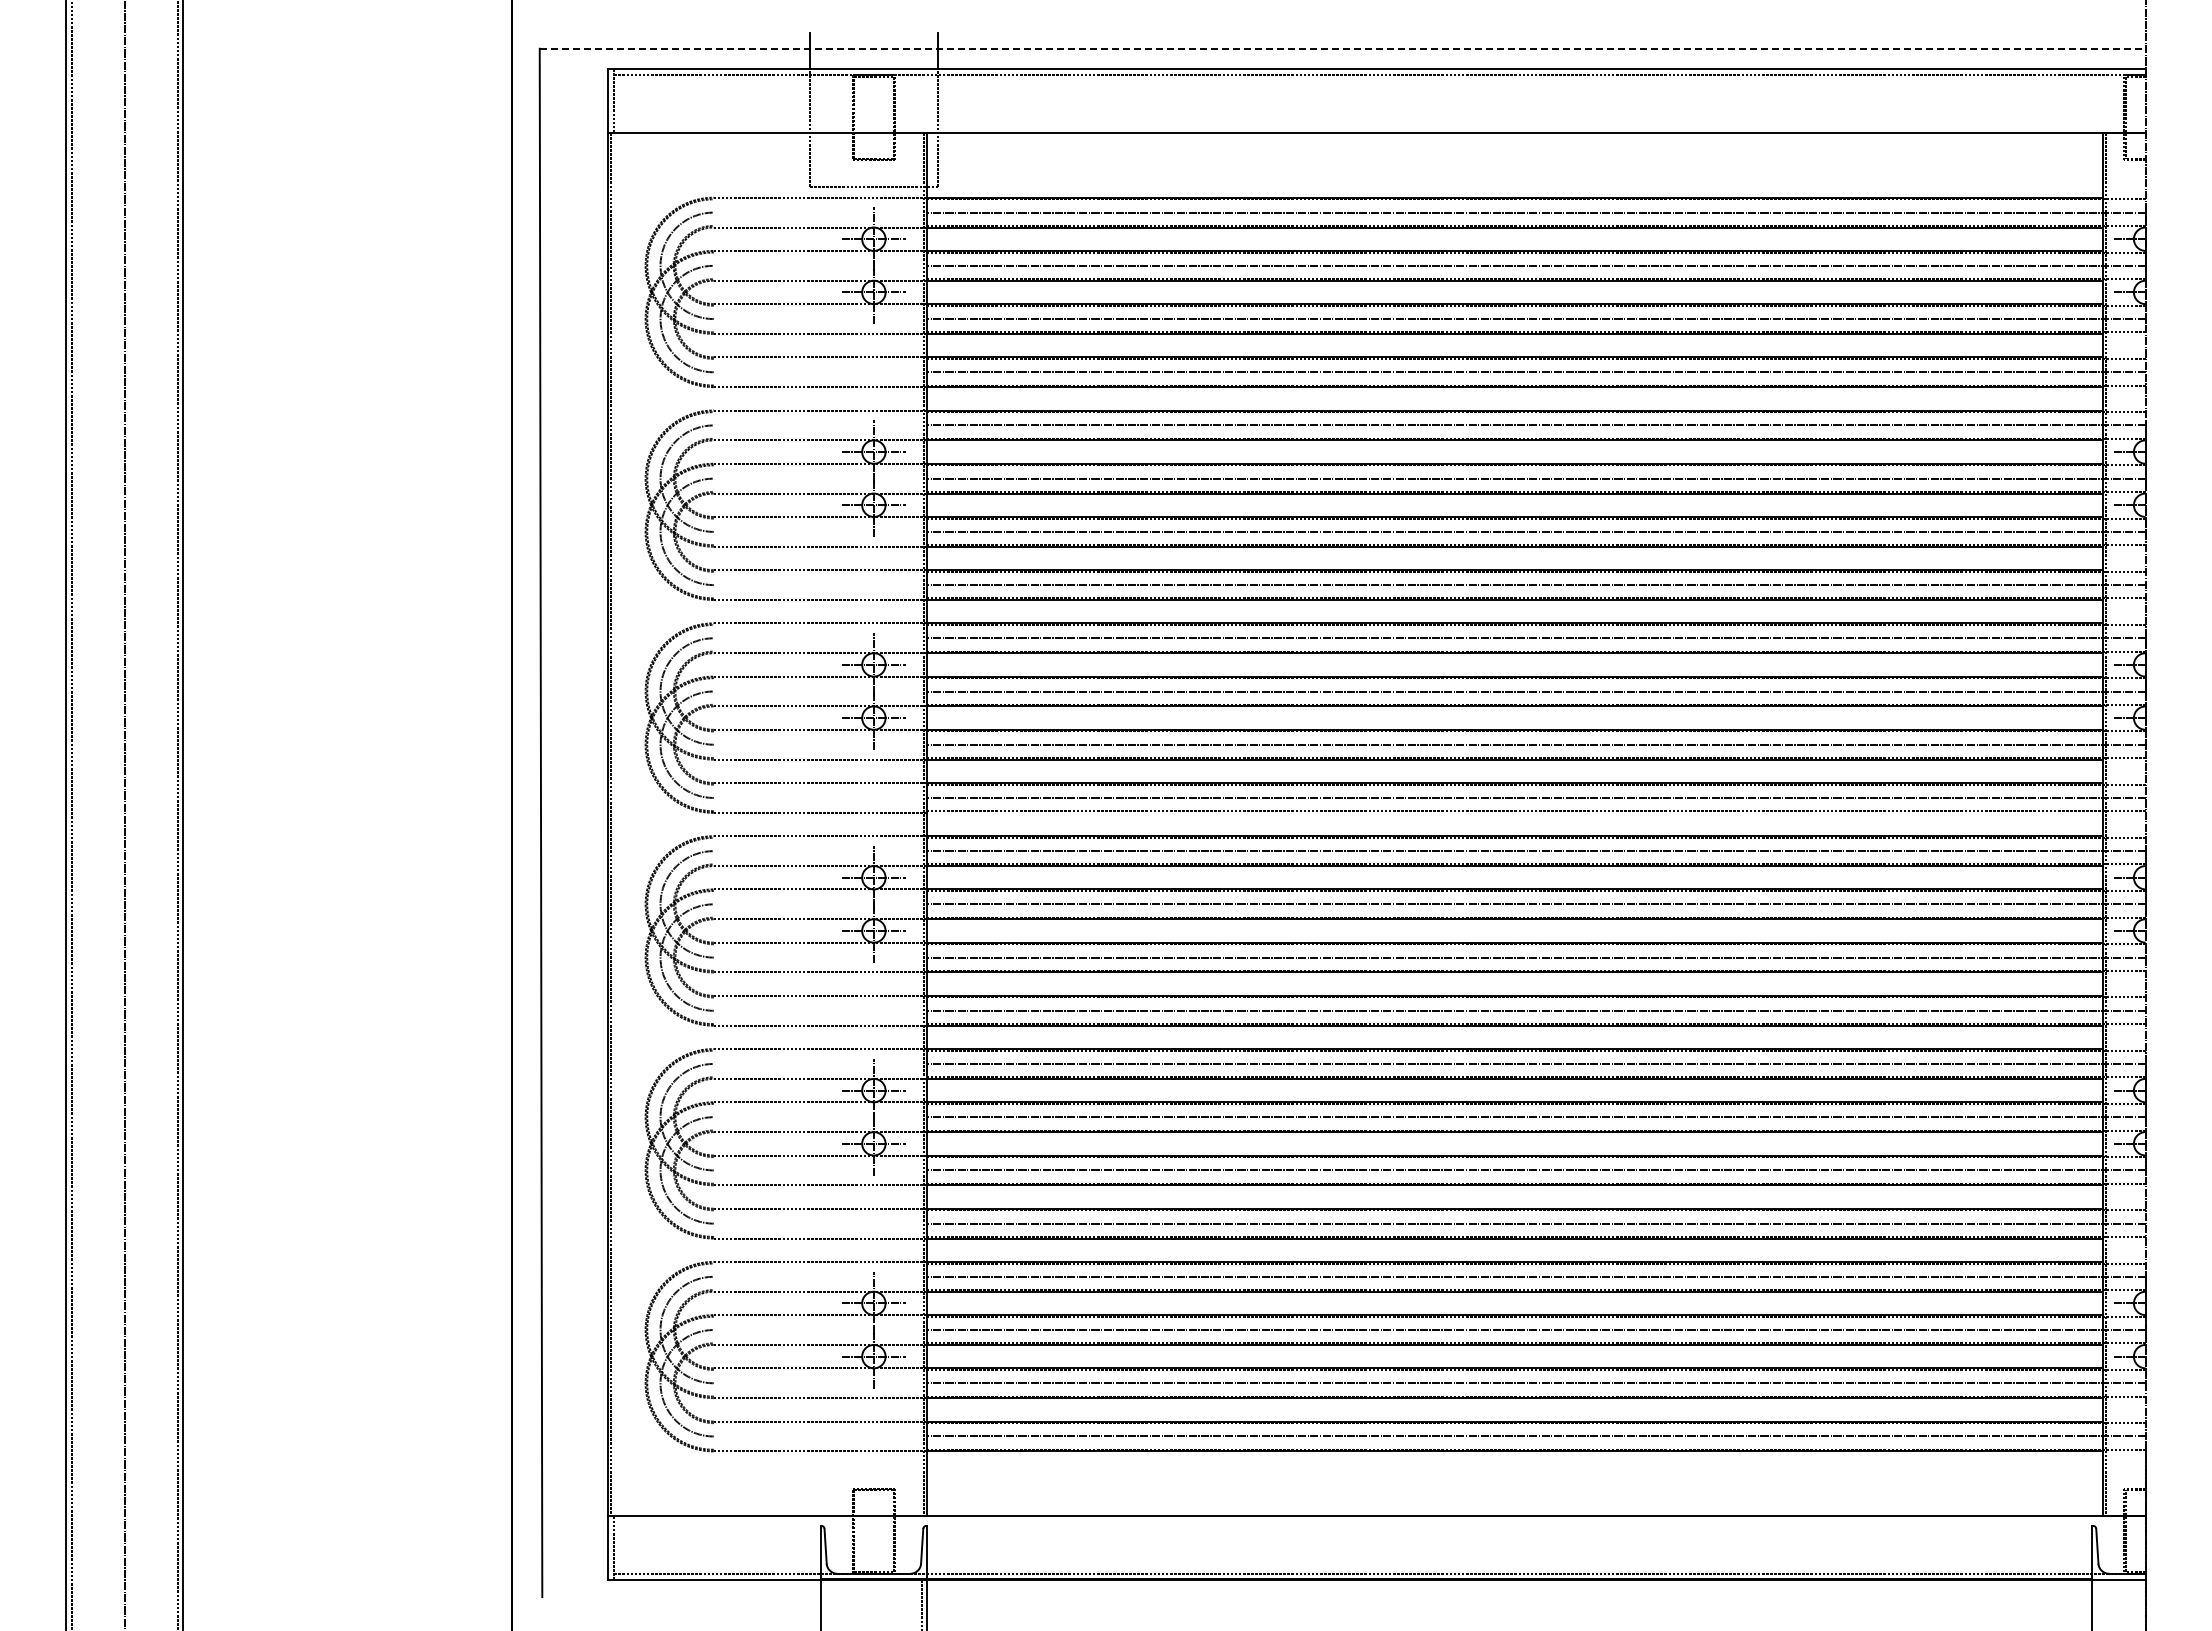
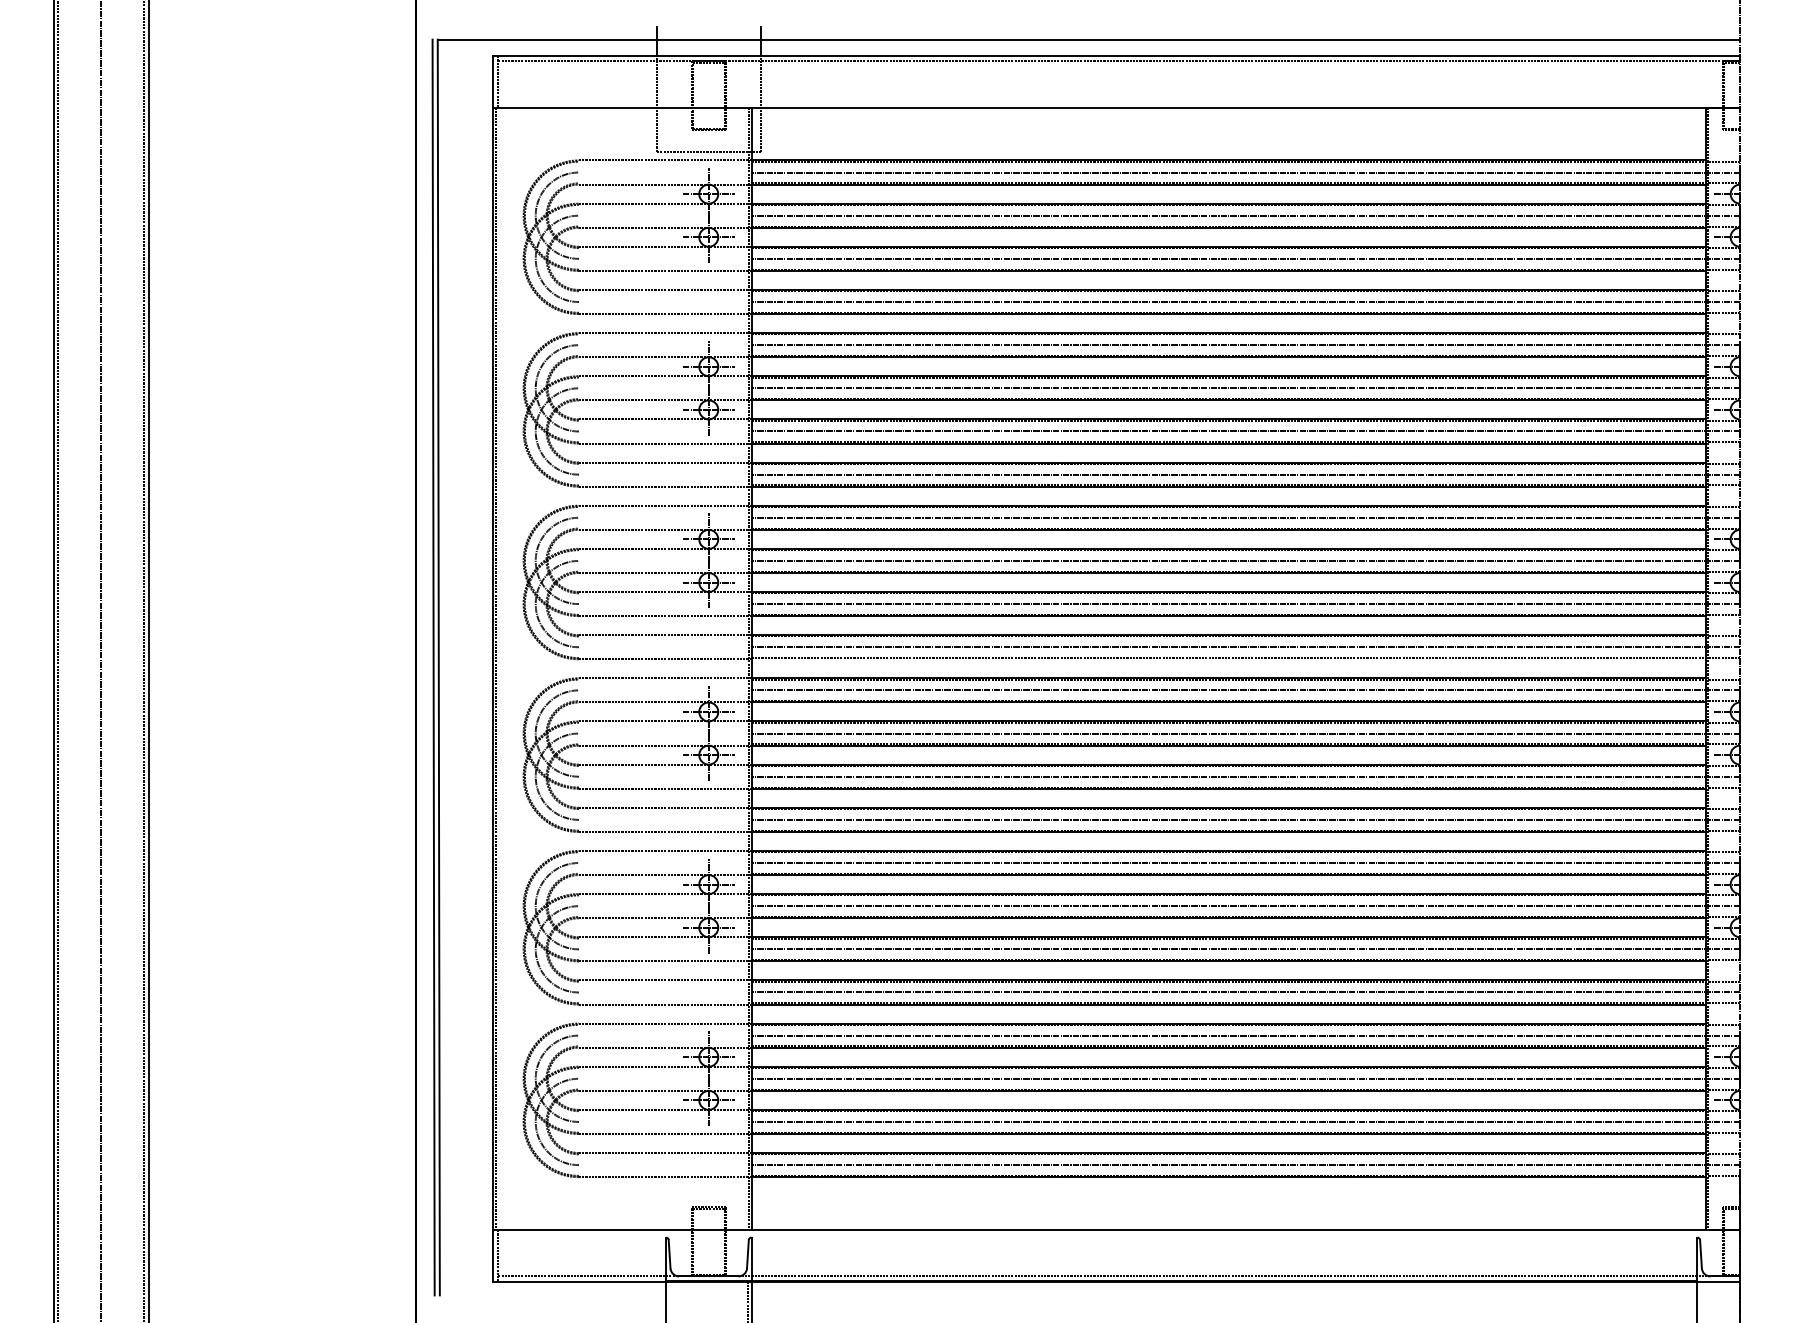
line: (1342, 48) -> (1088, 39), dashed -> solid
line: (534, 822) -> (433, 667), added

